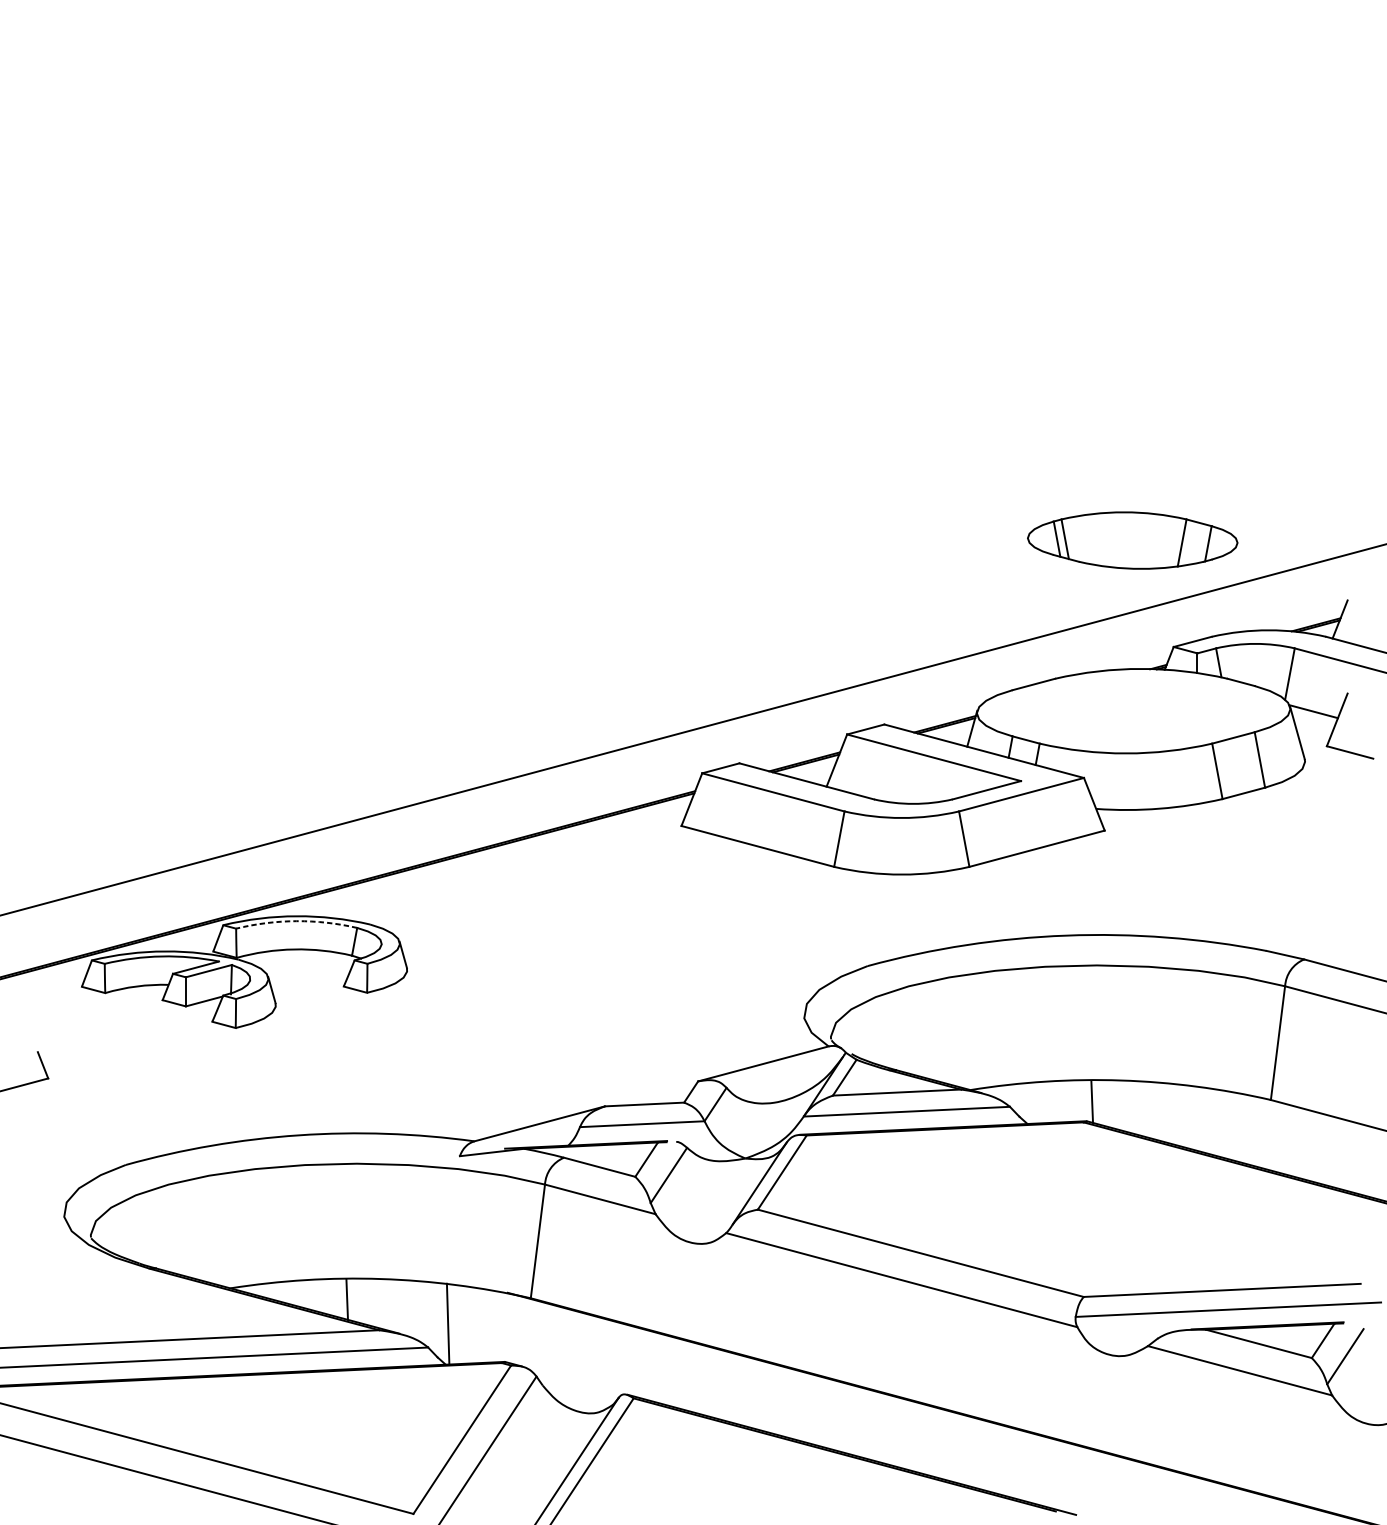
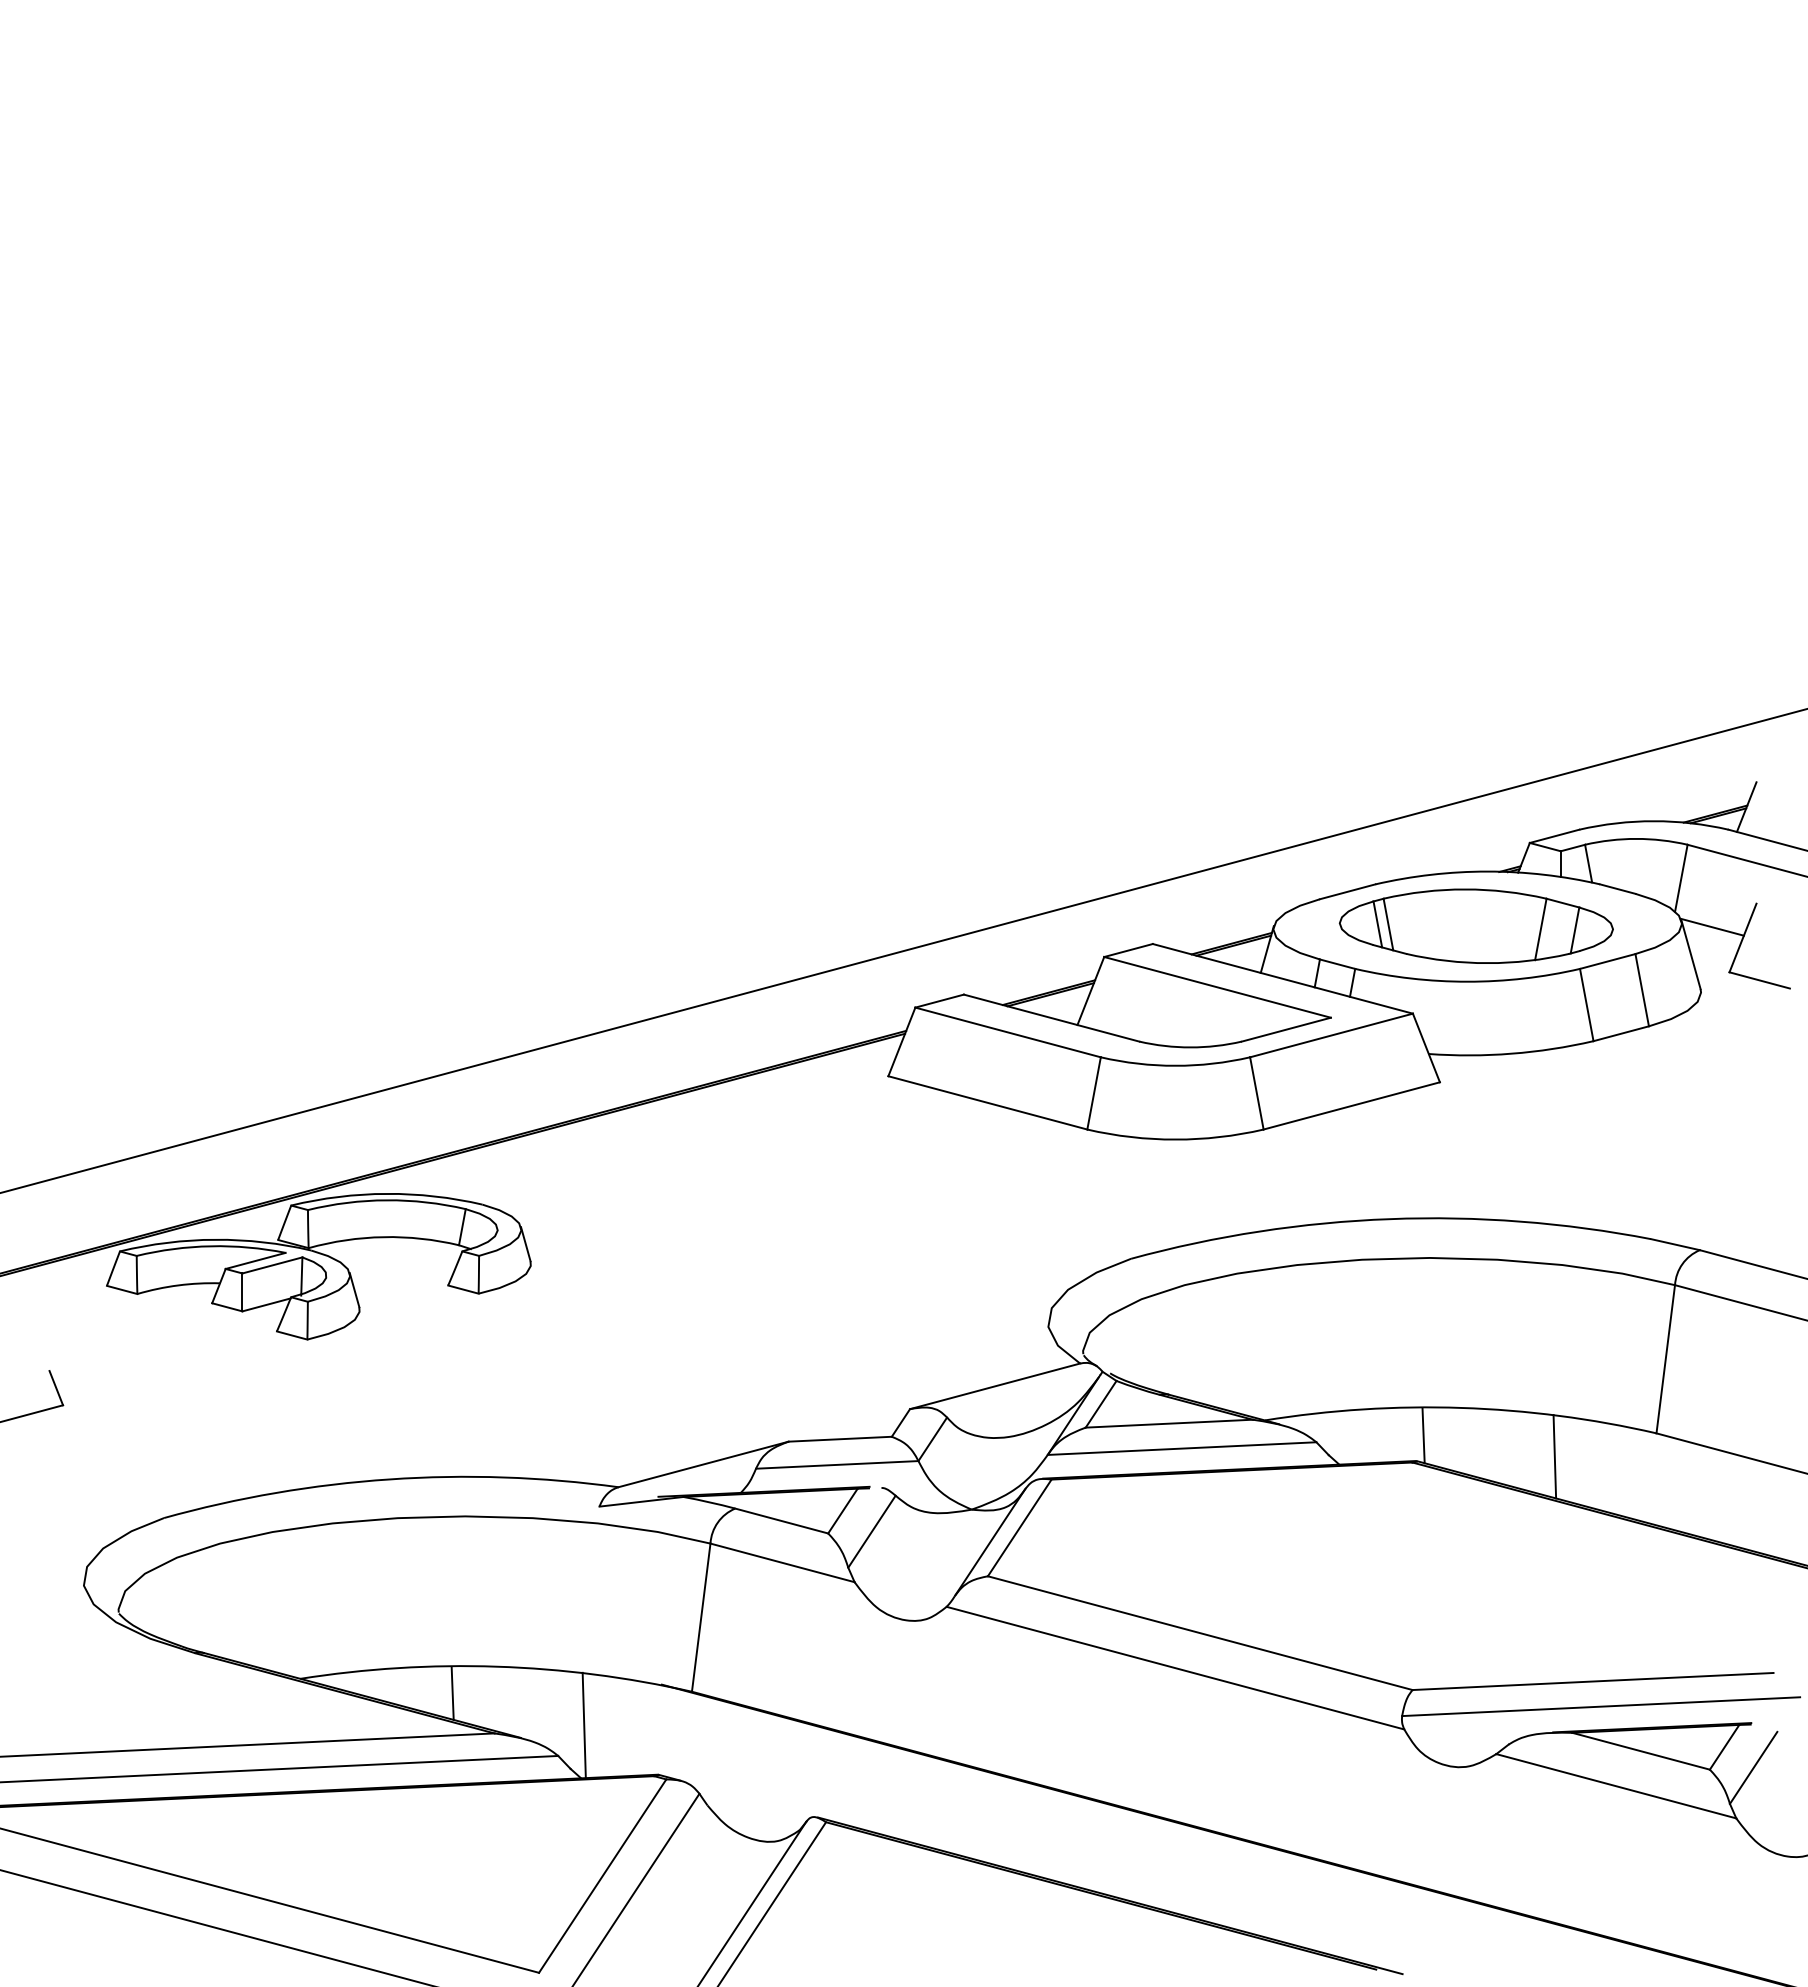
part: (1132, 539) -> (1475, 925), moved
arc: (296, 921) -> (386, 1200), dashed -> solid
line: (1192, 1117) -> (1554, 1456), added

